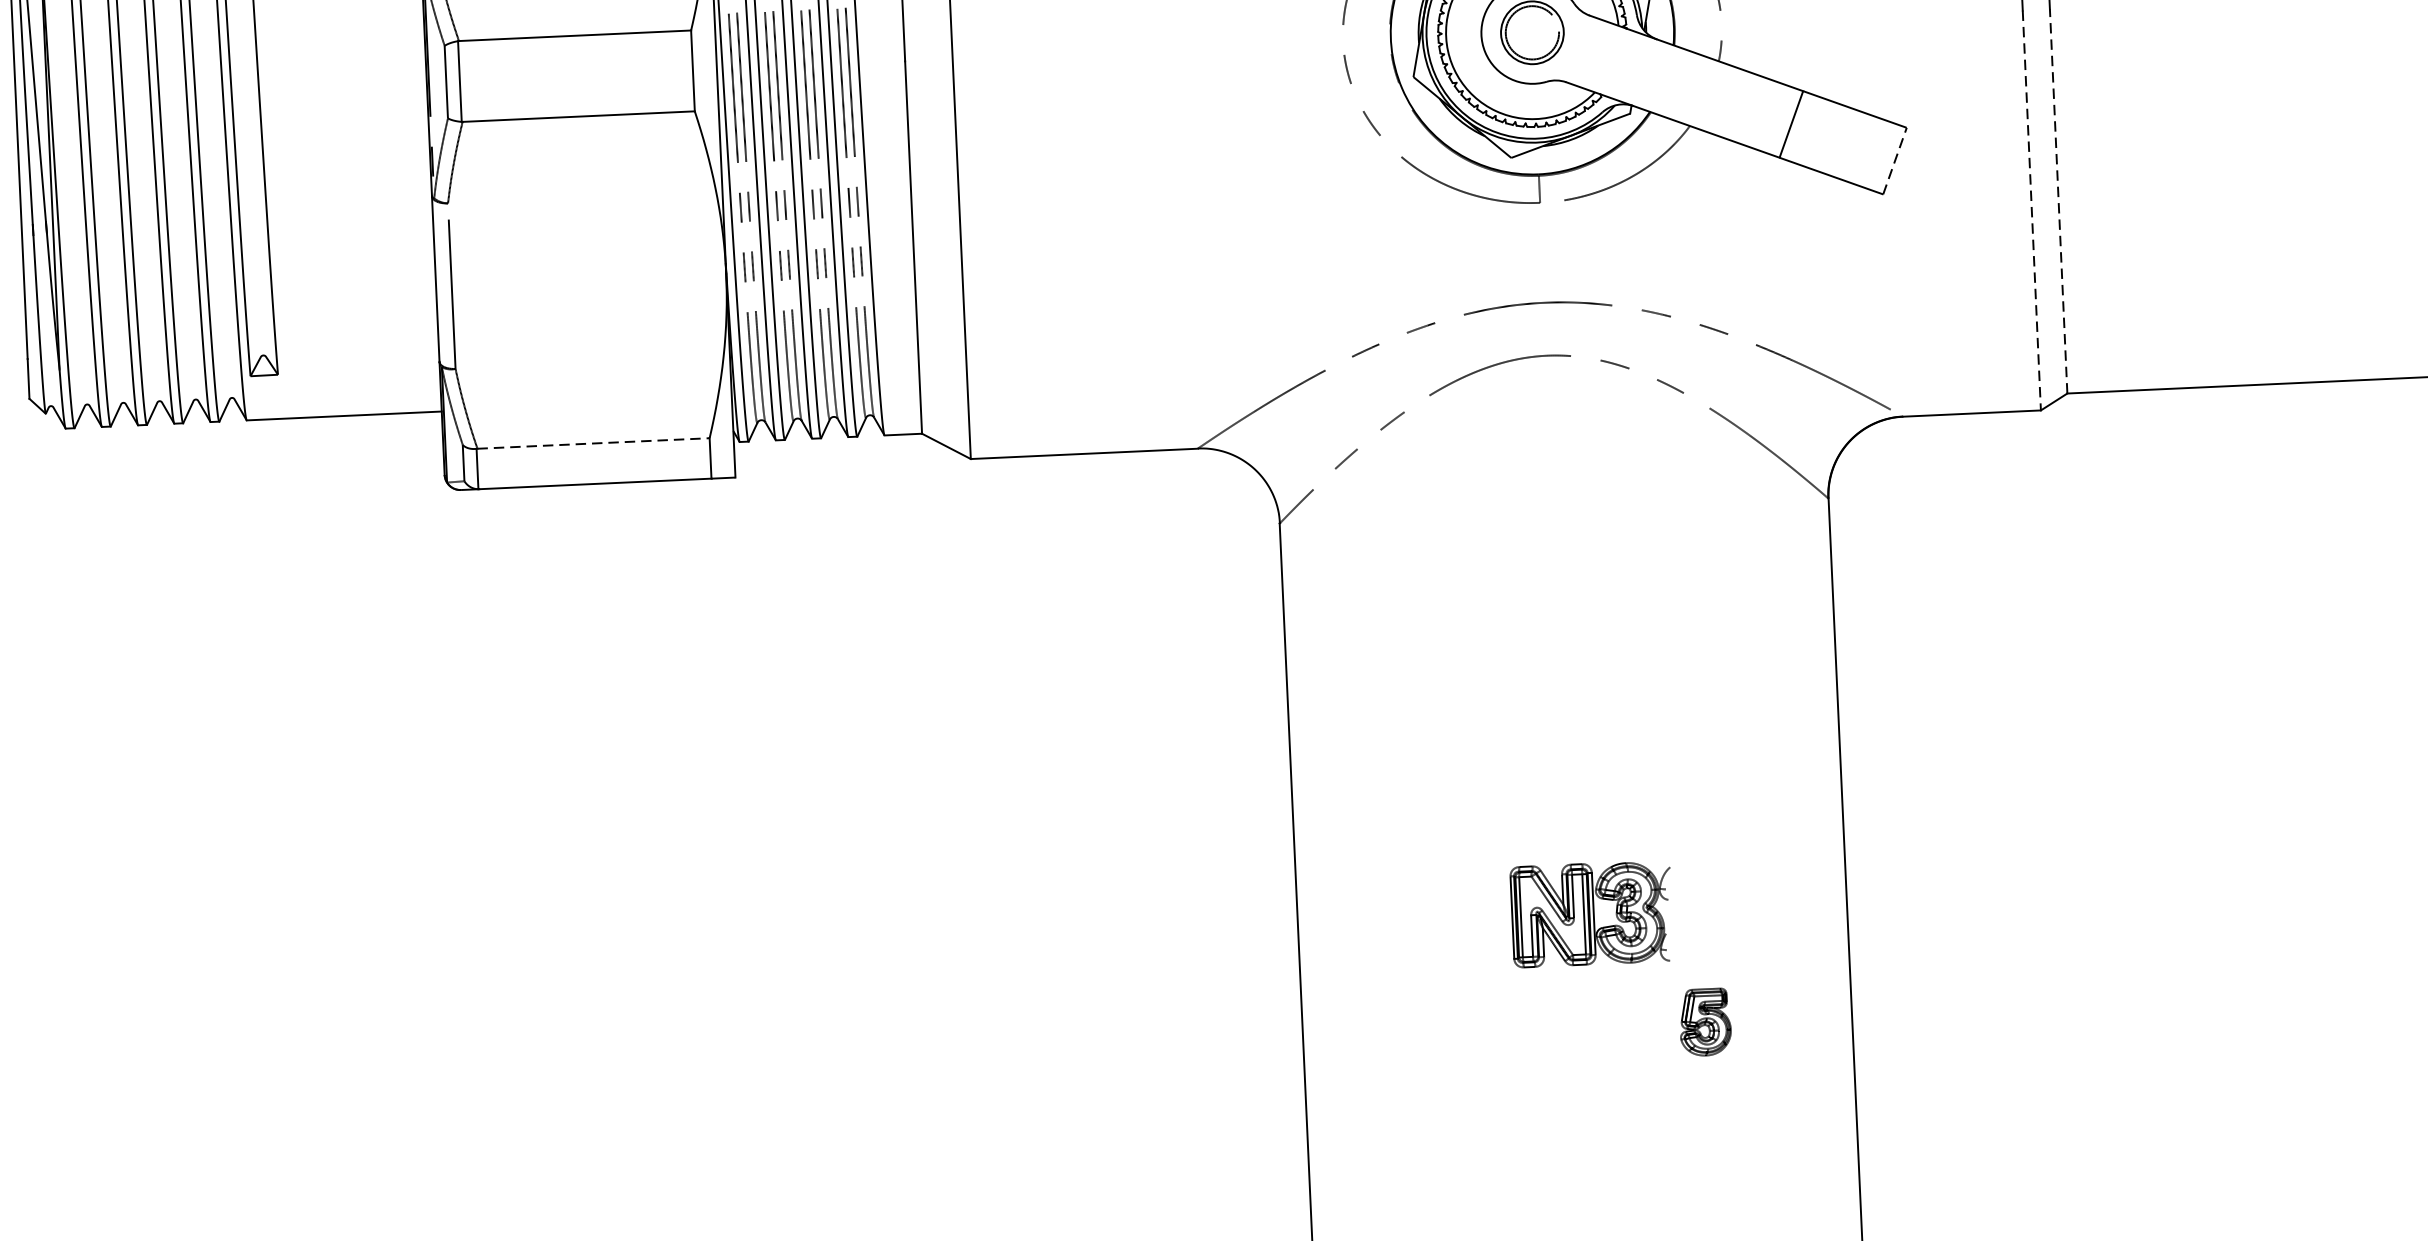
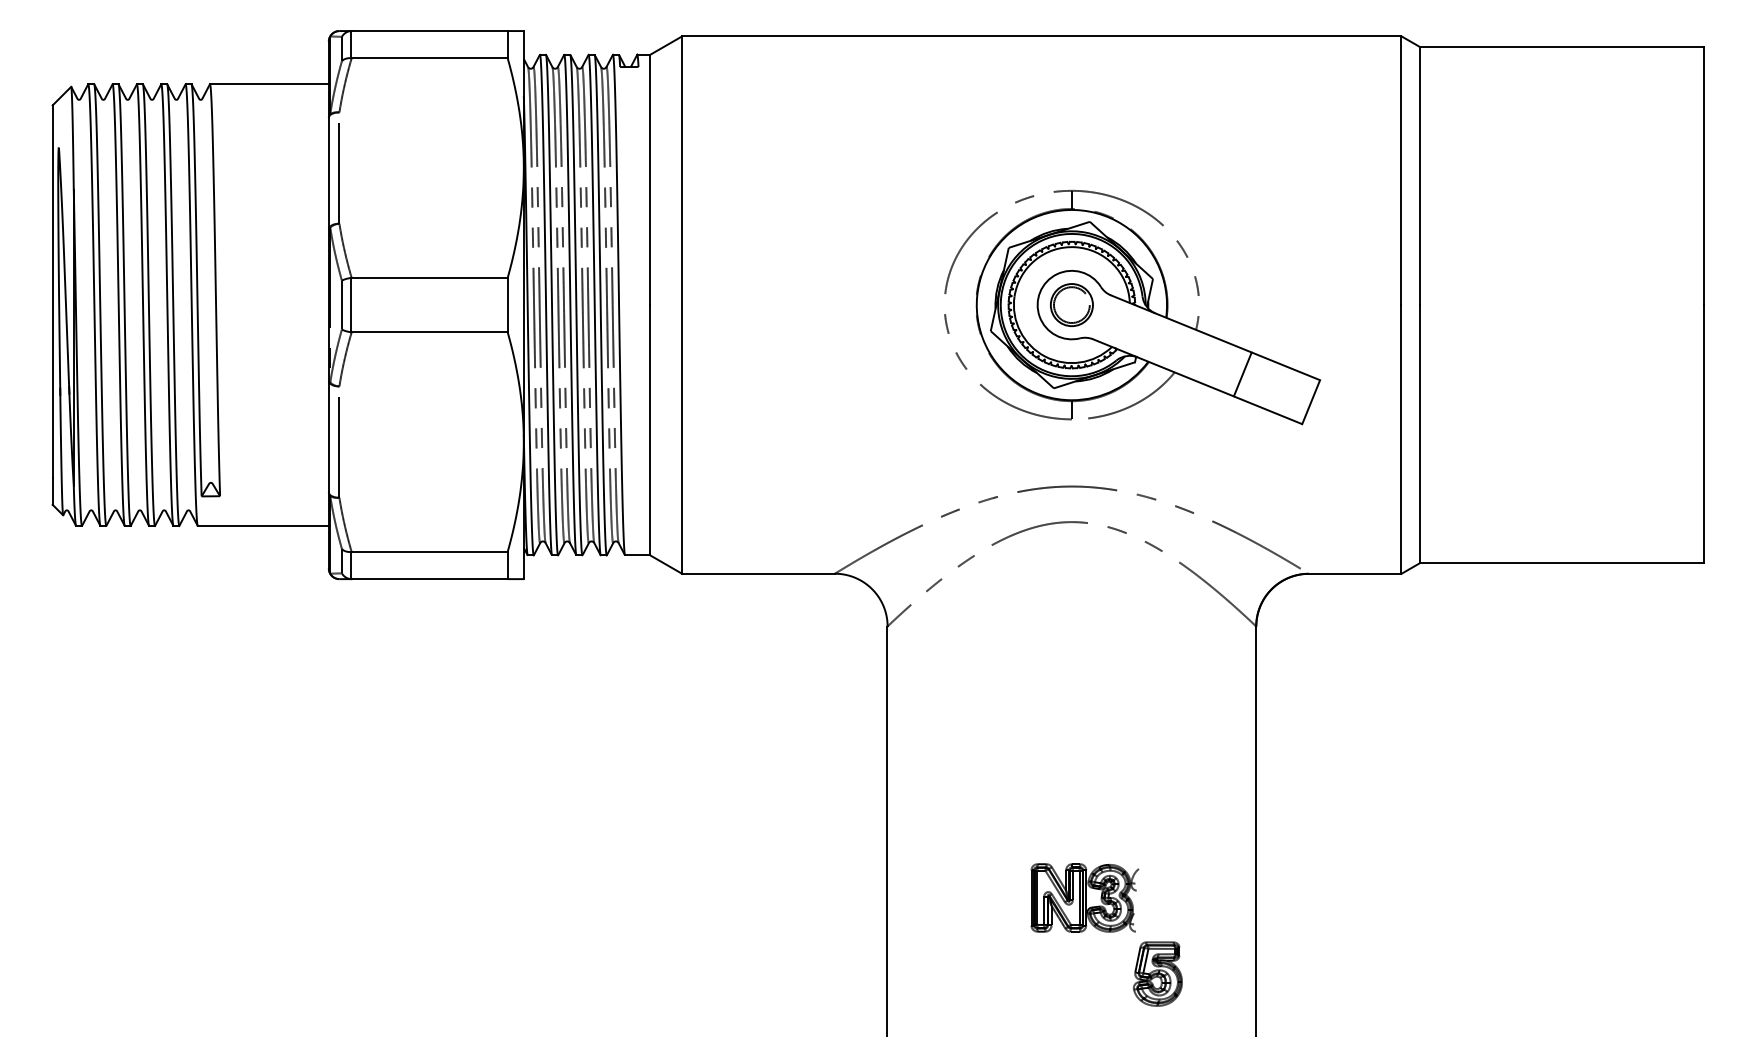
line: (1895, 161) -> (1311, 402), dashed -> solid
line: (2058, 200) -> (1419, 433), dashed -> solid
line: (2031, 210) -> (1401, 439), dashed -> solid
line: (594, 442) -> (430, 551), dashed -> solid
part: (1704, 1021) -> (1157, 973), size x1.43

